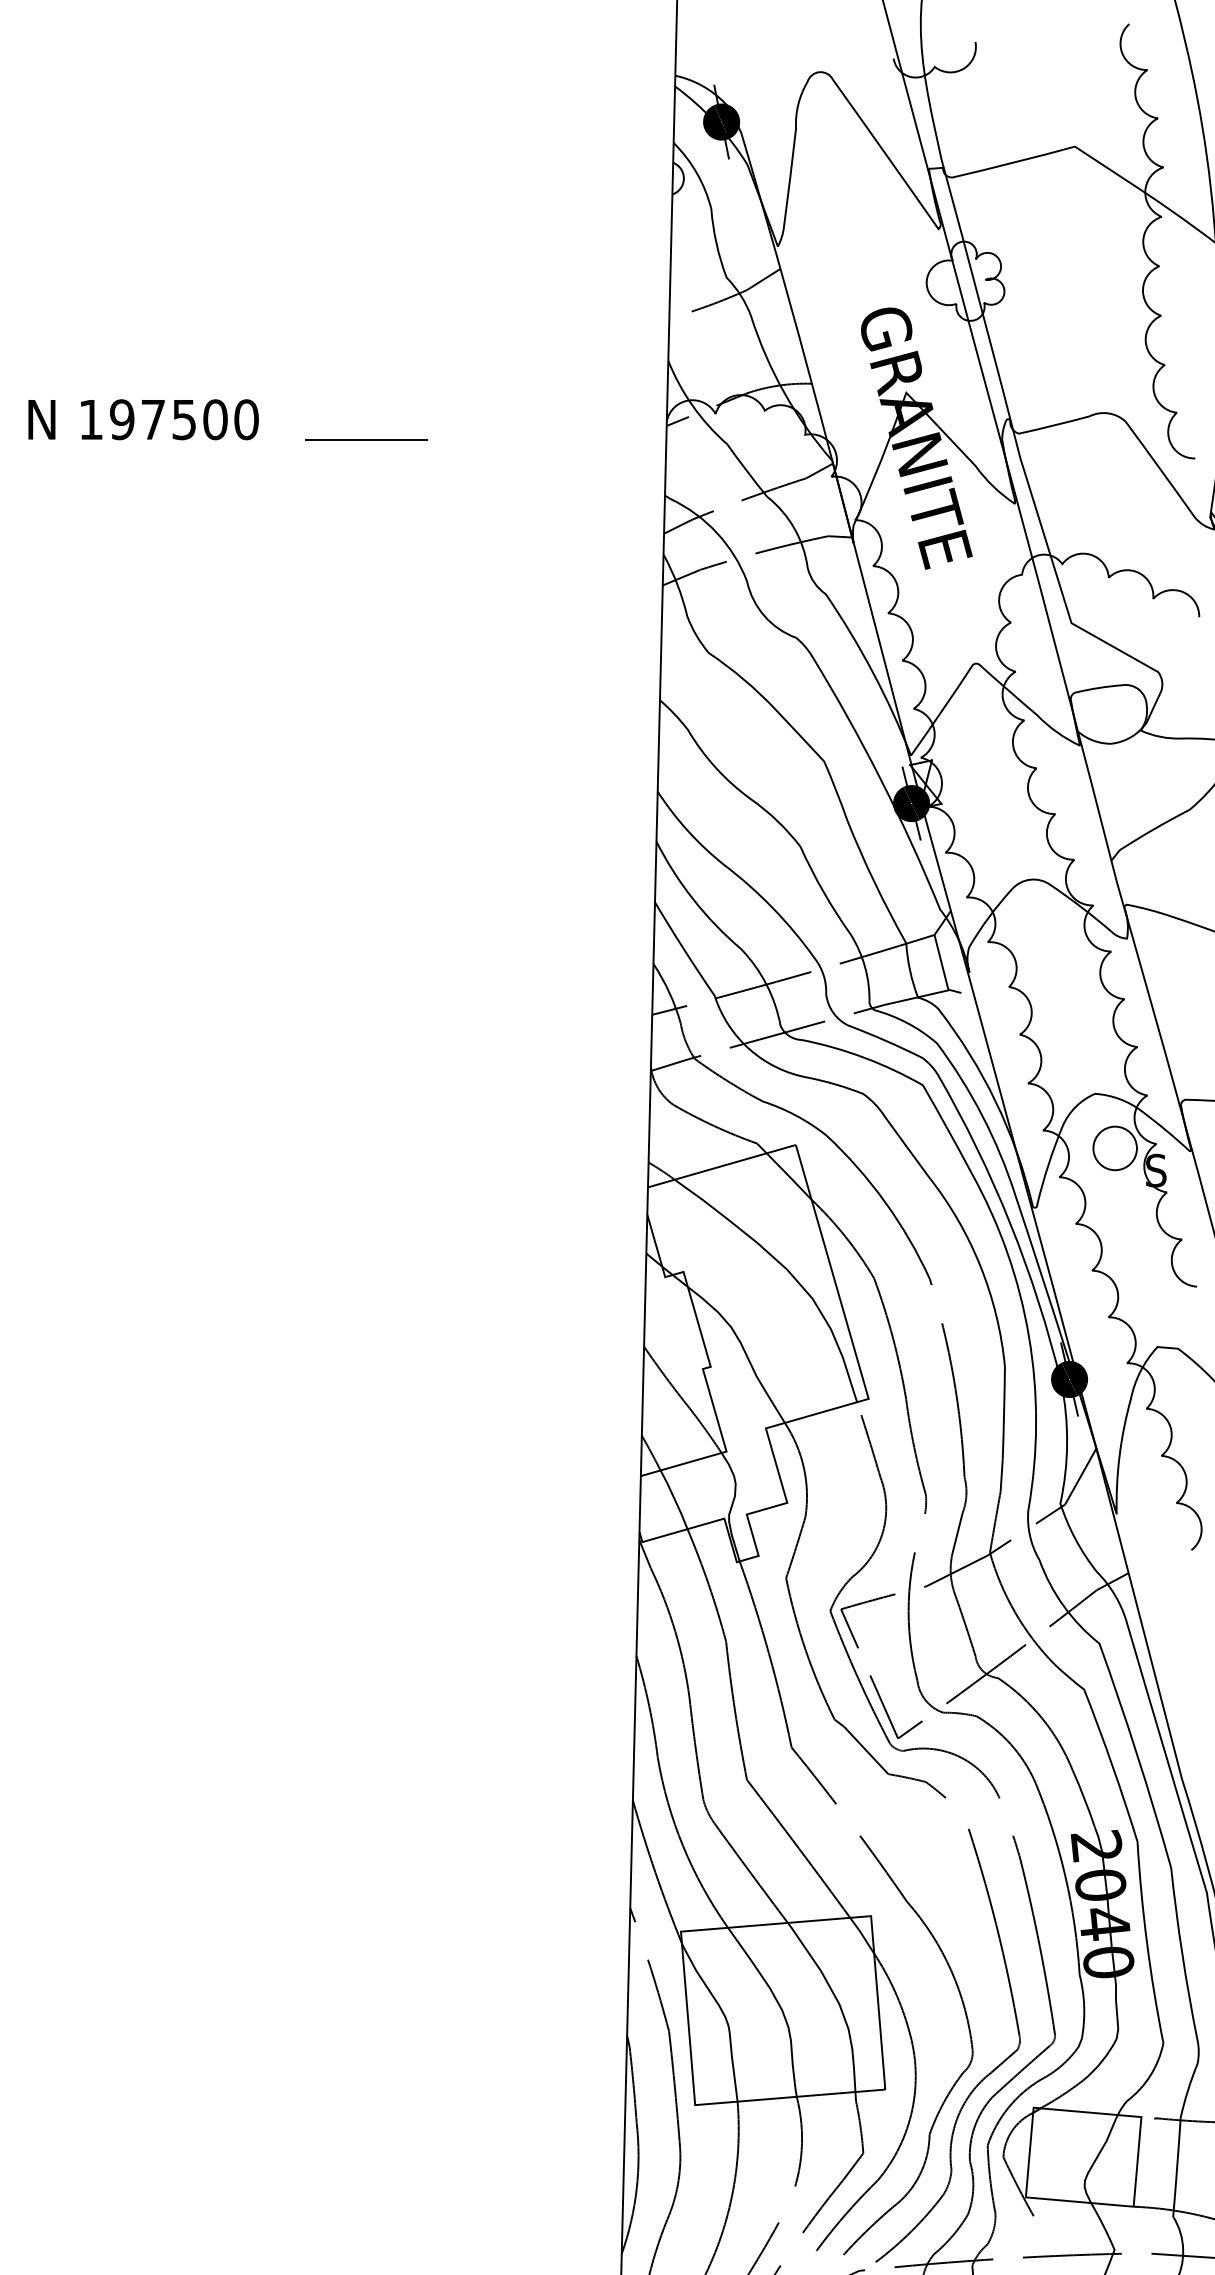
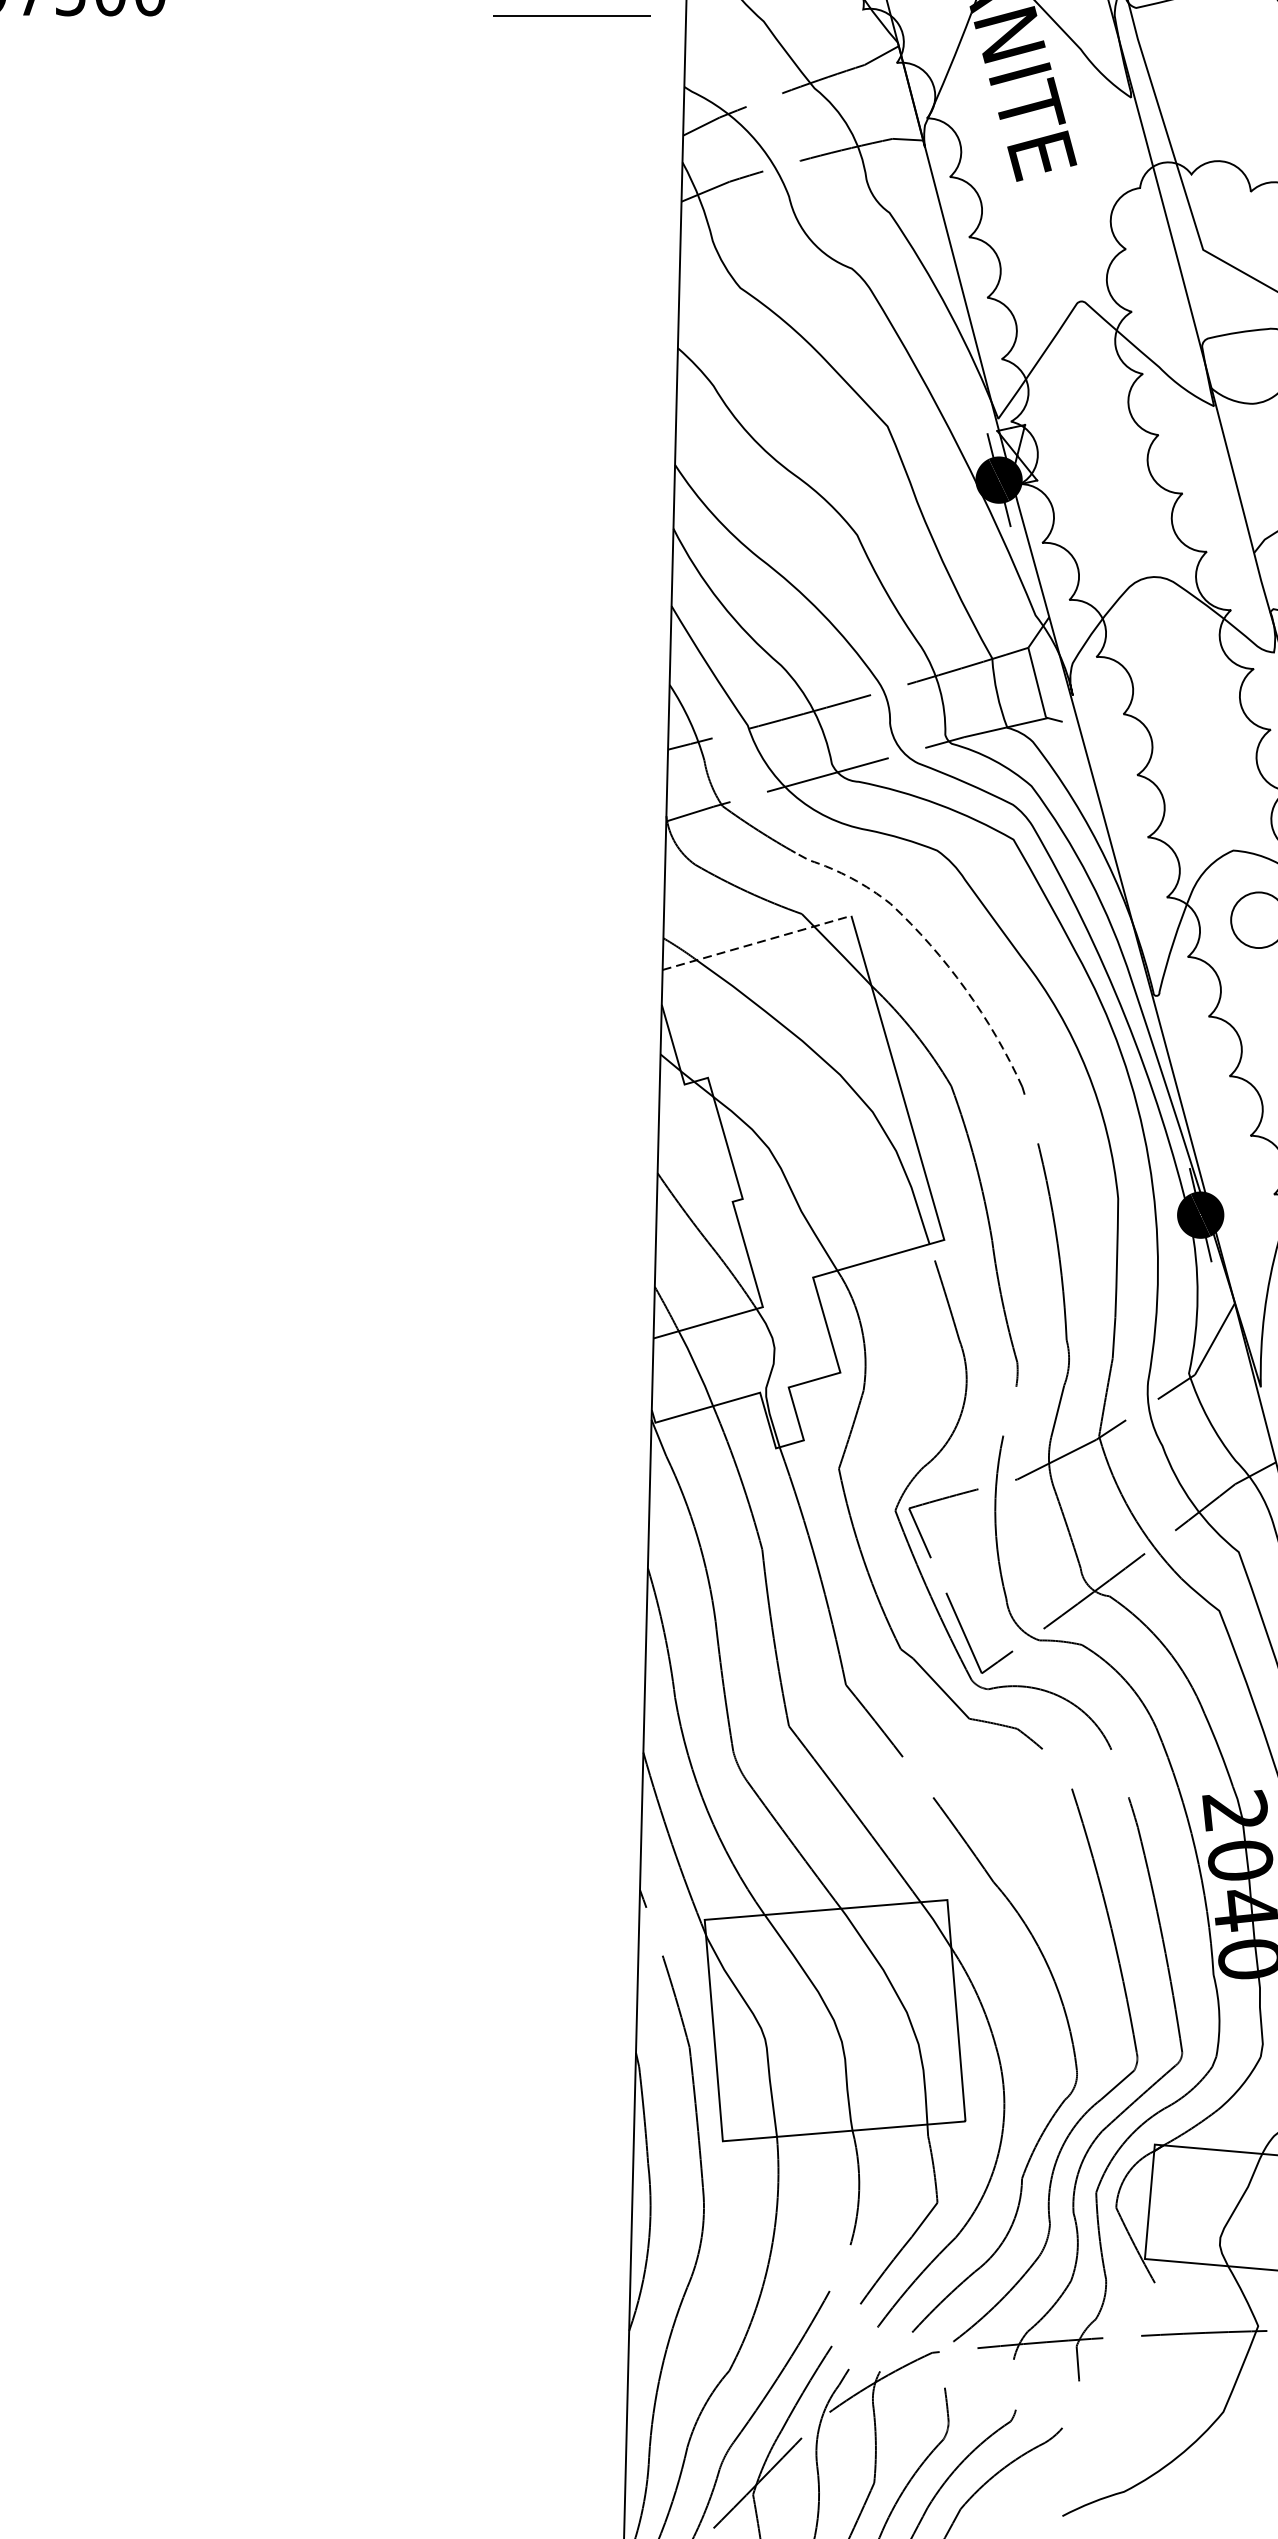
line: (366, 439) -> (571, 15), moved
line: (721, 1166) -> (756, 943), solid -> dashed
line: (857, 1167) -> (930, 944), solid -> dashed

